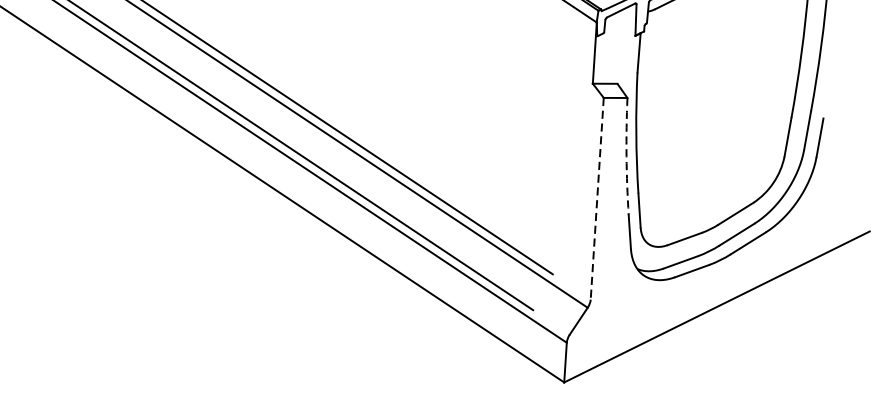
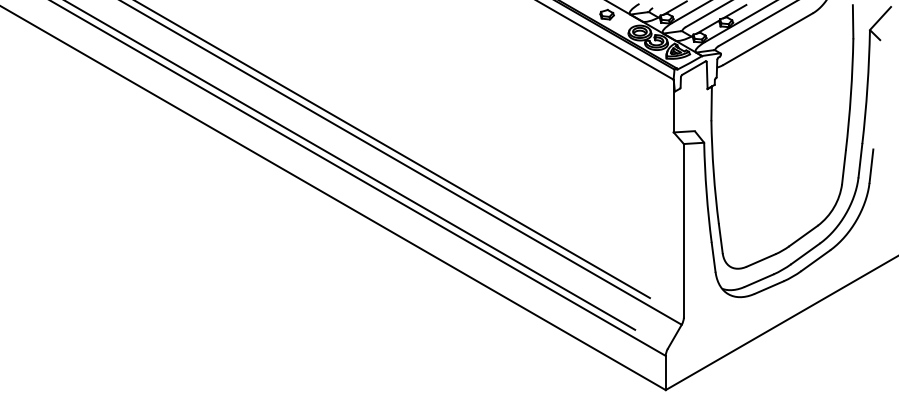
arc: (626, 155) -> (706, 192), dashed -> solid
line: (596, 198) -> (683, 230), dashed -> solid

